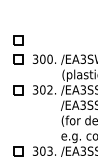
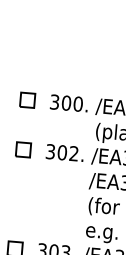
part: (18, 40) -> (29, 69), removed

